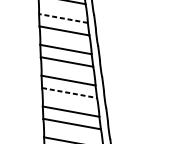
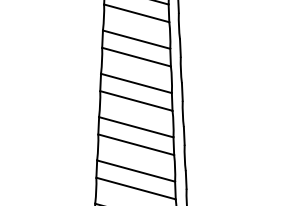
line: (63, 18) -> (136, 39), dashed -> solid
line: (69, 92) -> (136, 144), dashed -> solid

